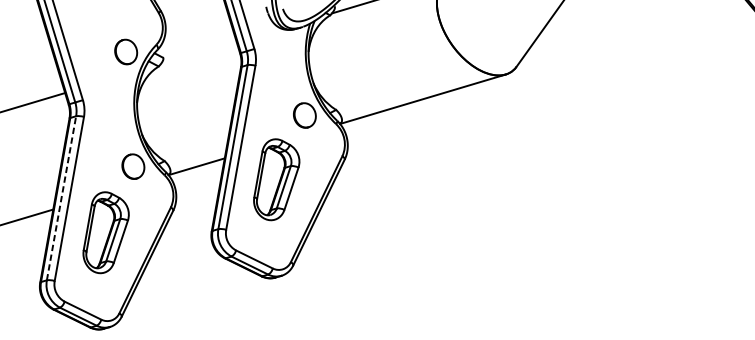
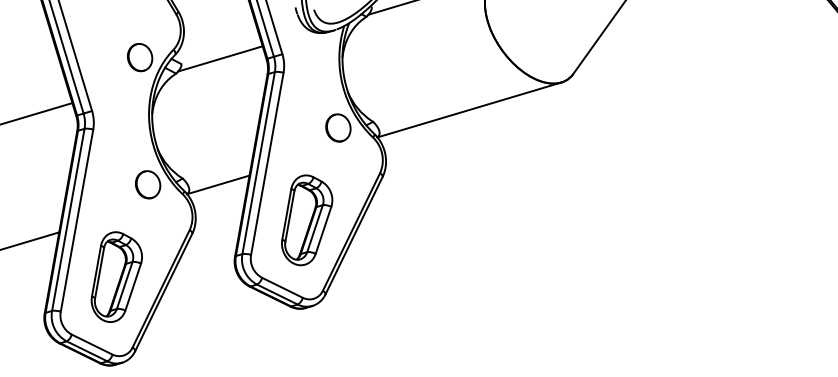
line: (198, 52) -> (220, 58), added
part: (277, 179) -> (307, 220), moved
line: (61, 197) -> (68, 219), dashed -> solid
part: (105, 232) -> (116, 276), moved

